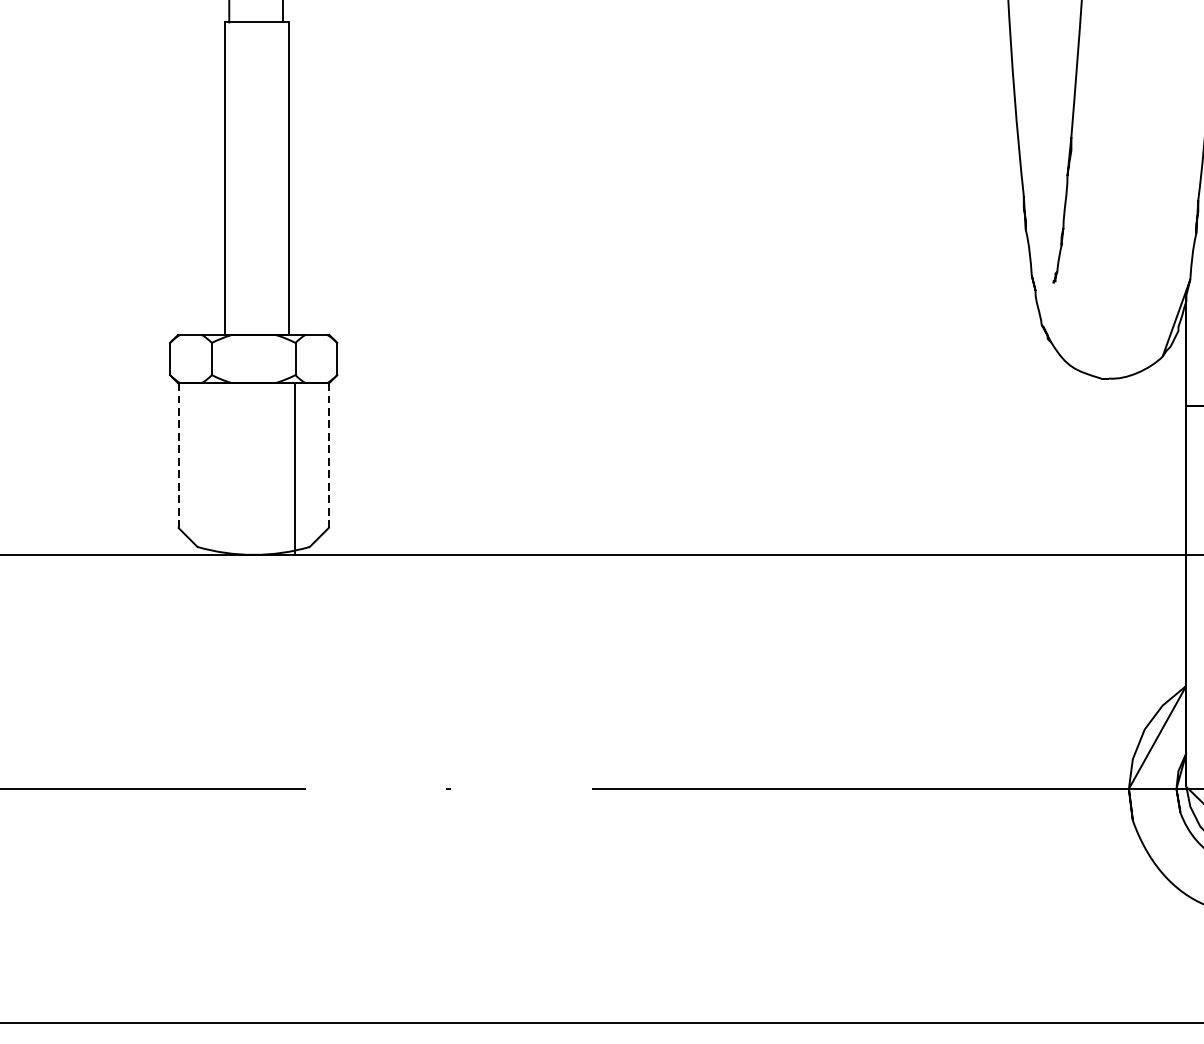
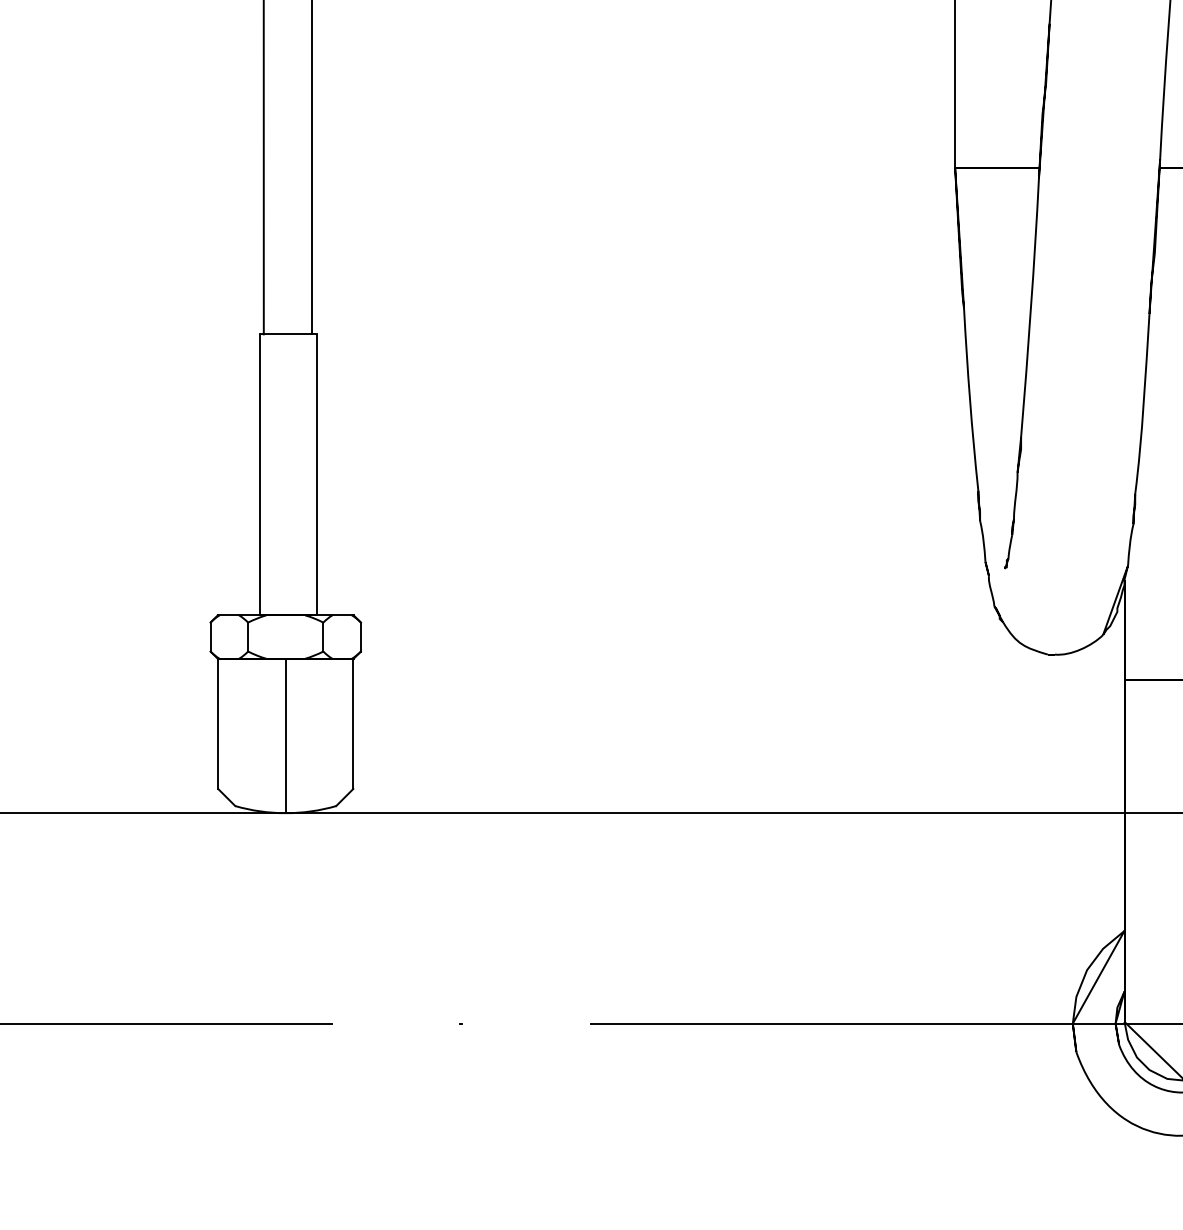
line: (178, 455) -> (218, 723), dashed -> solid
line: (329, 455) -> (353, 723), dashed -> solid
line: (294, 468) -> (285, 735), moved

